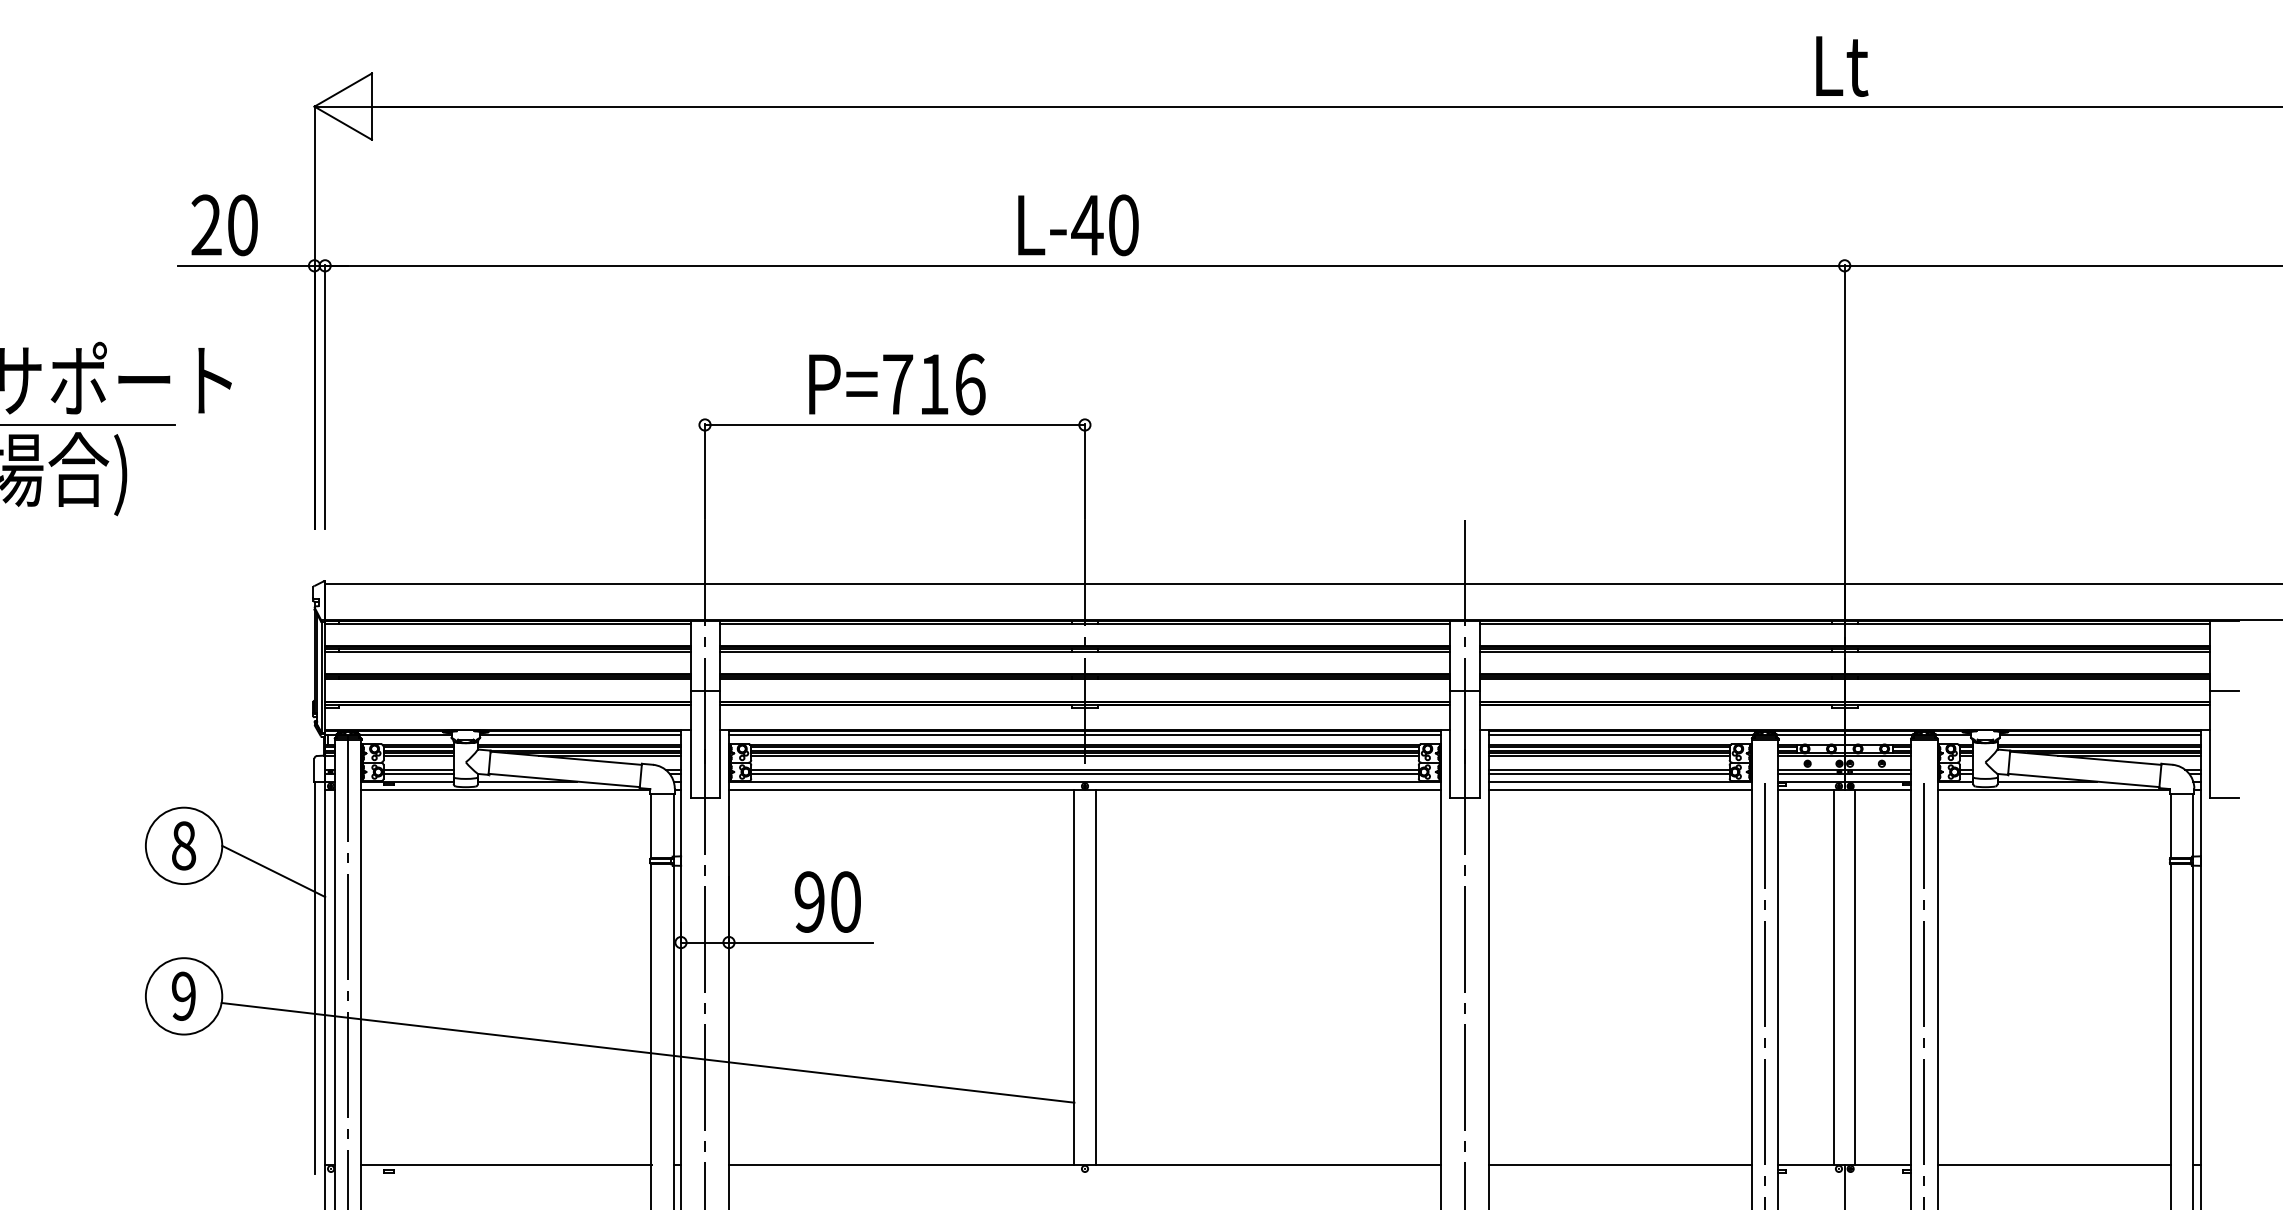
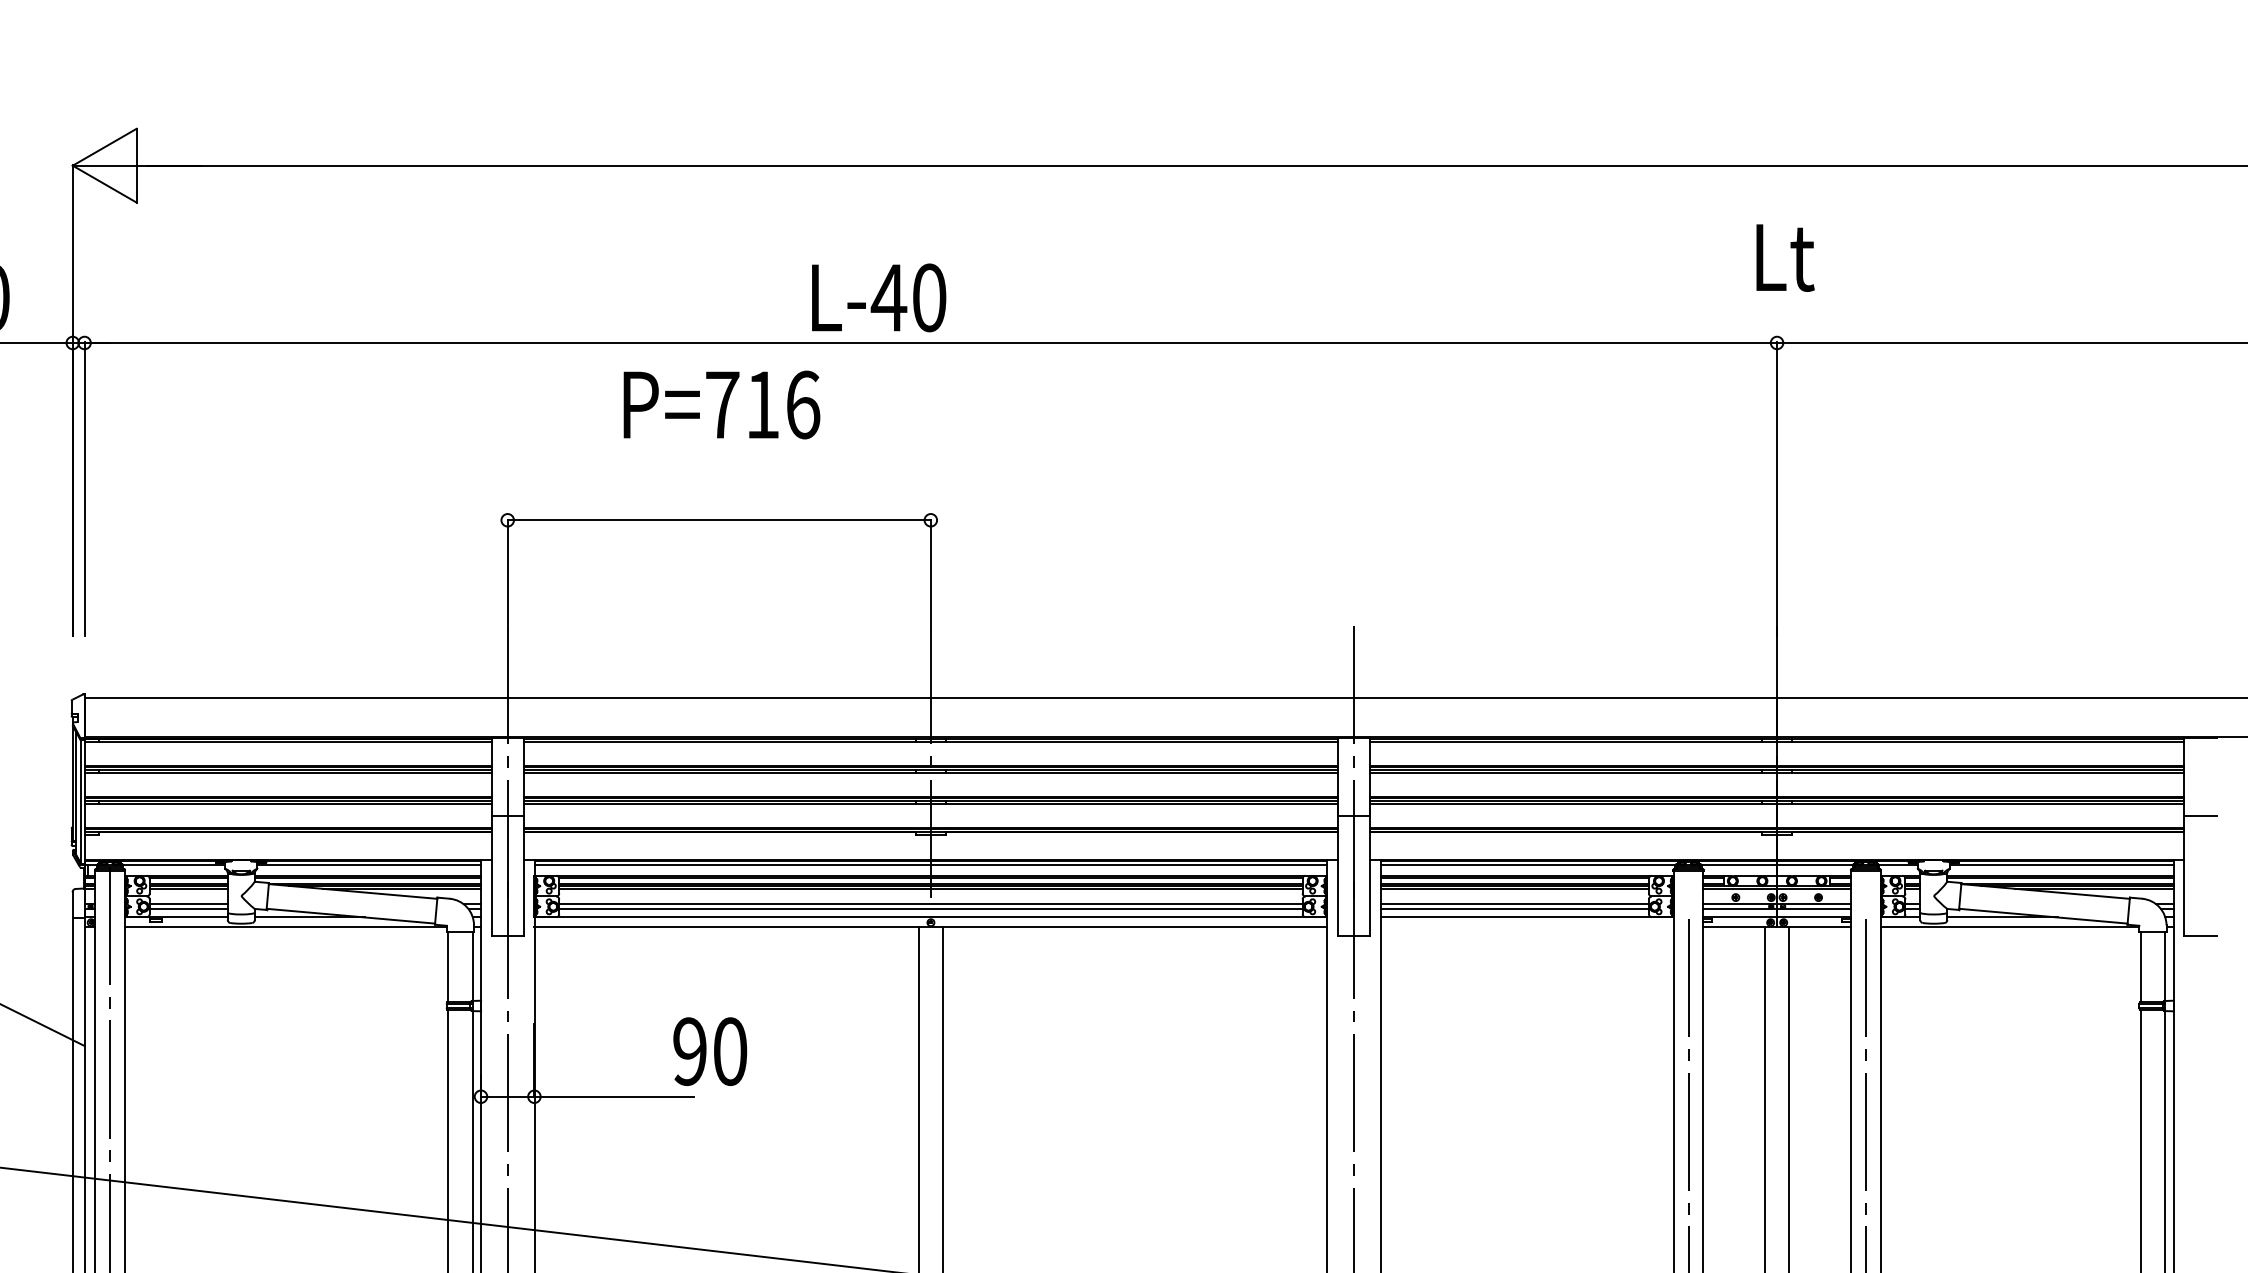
text: (1842, 66) -> (1785, 257), moved
text: (1078, 225) -> (879, 298), moved
text: (897, 384) -> (722, 405), moved
line: (1619, 789) -> (1526, 926), removed
text: (827, 901) -> (709, 1051), moved

